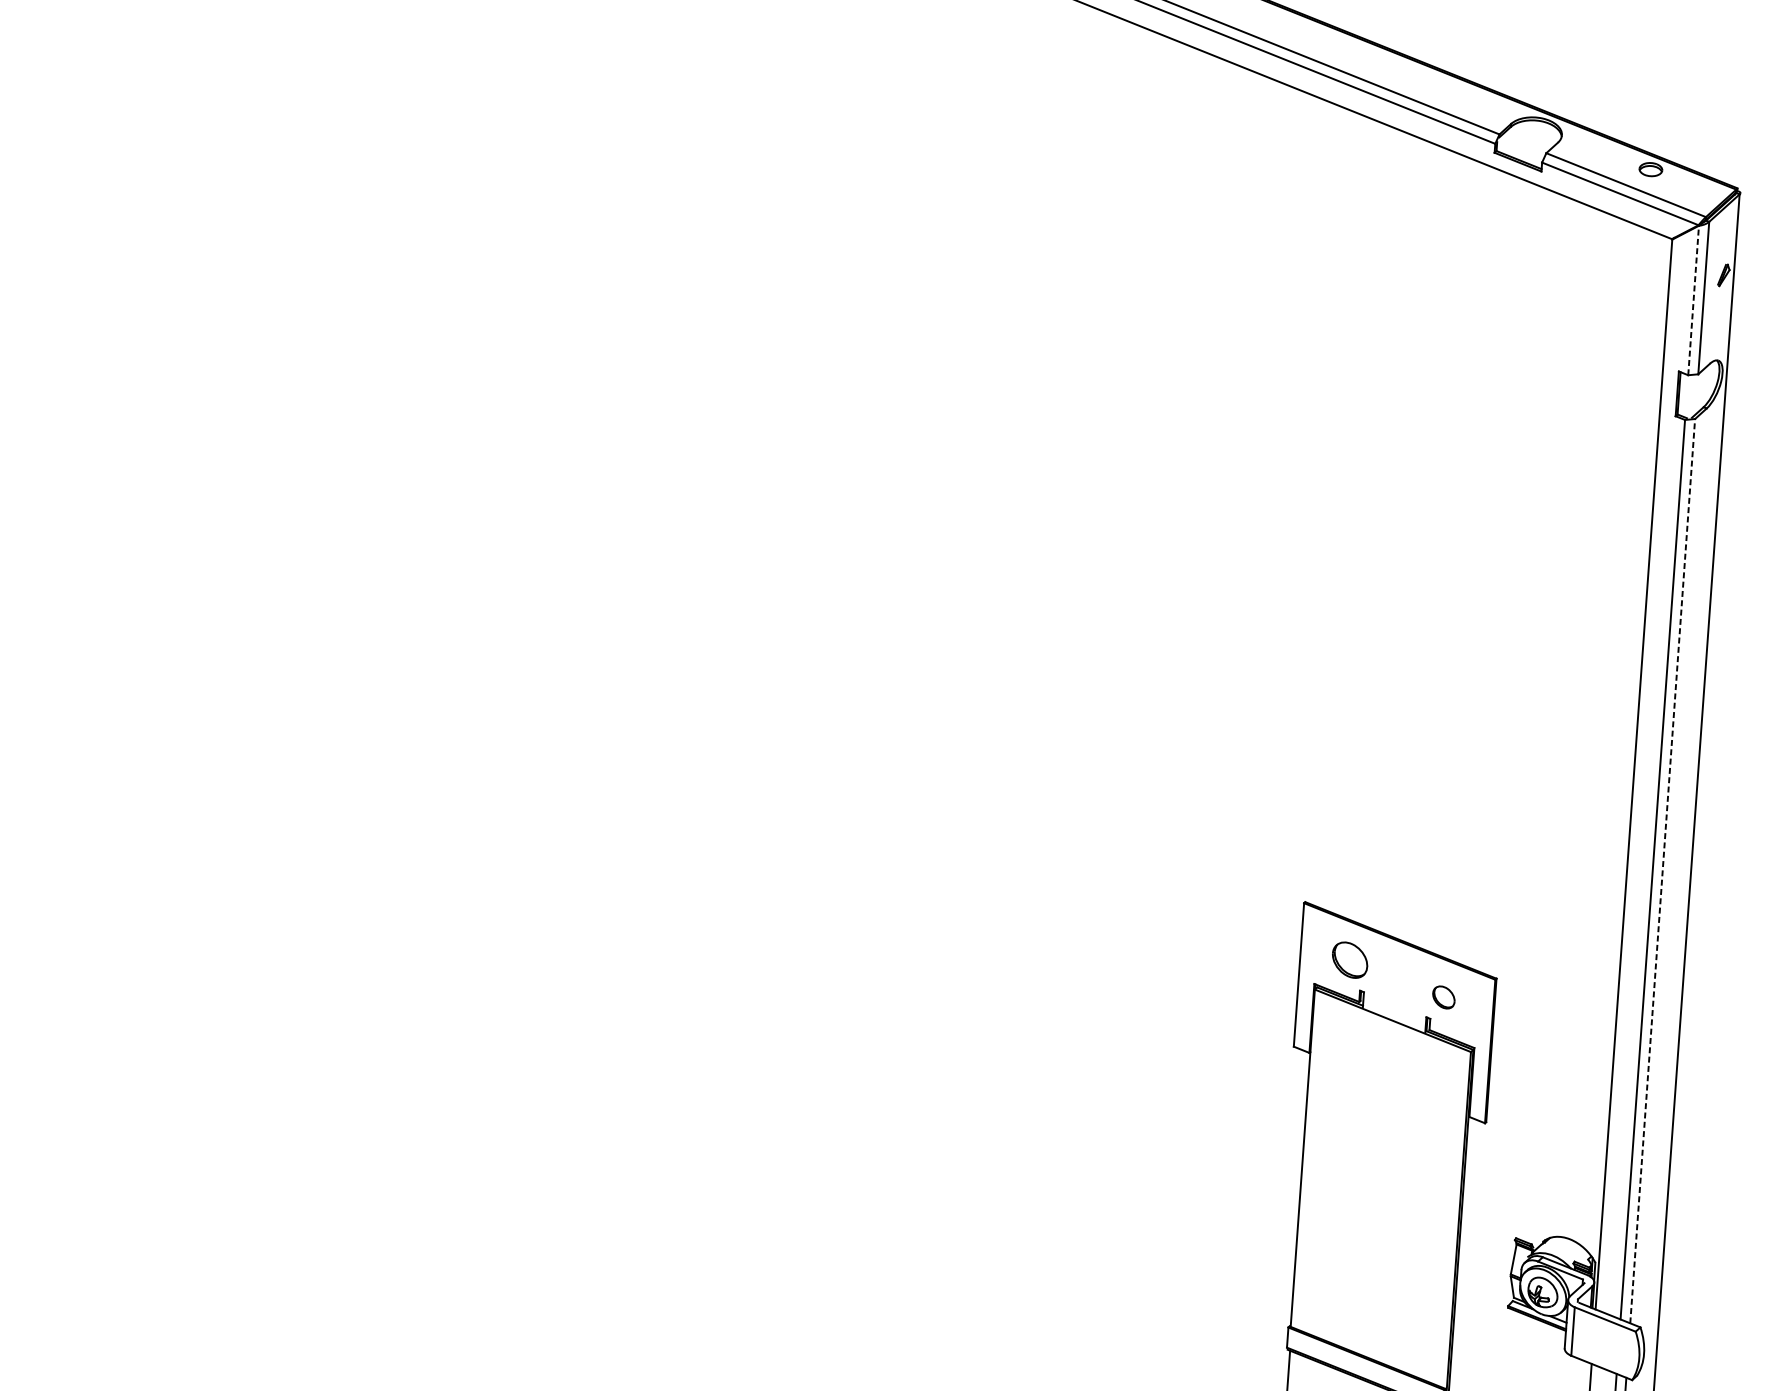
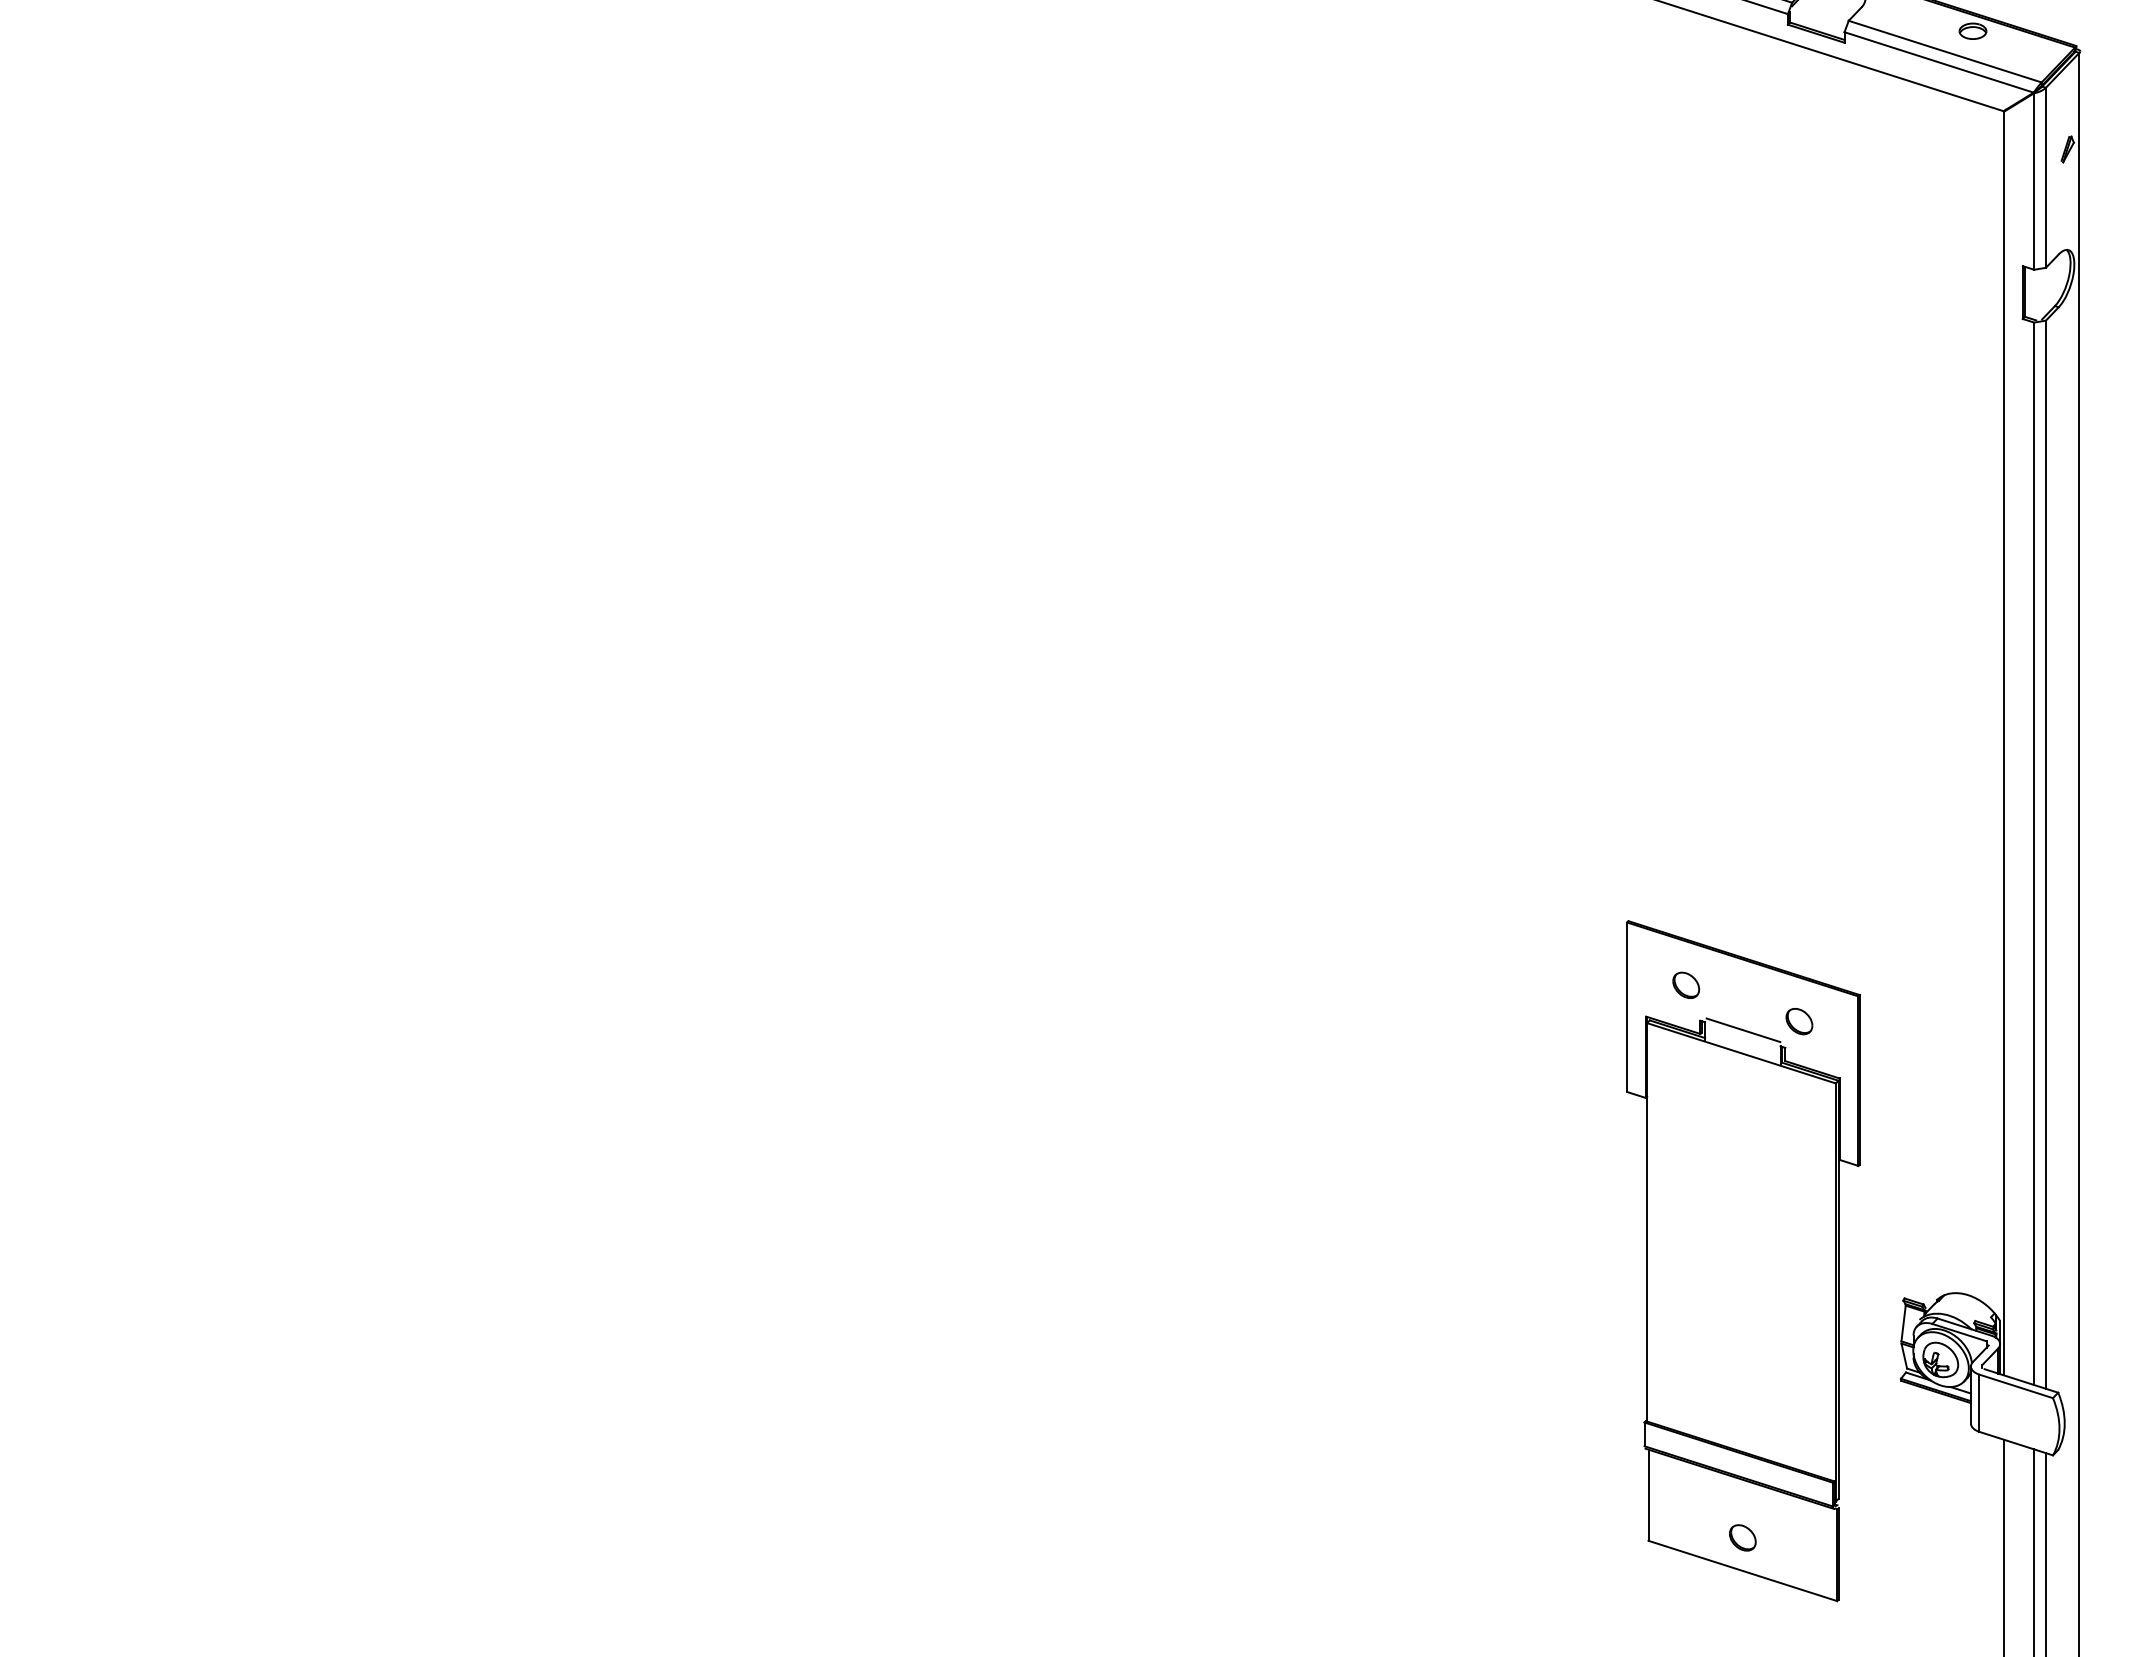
line: (1693, 300) -> (2034, 181), dashed -> solid
line: (1662, 870) -> (2045, 854), dashed -> solid
part: (1350, 959) -> (1686, 984), size x0.62
line: (1395, 1001) -> (1743, 1030), added

